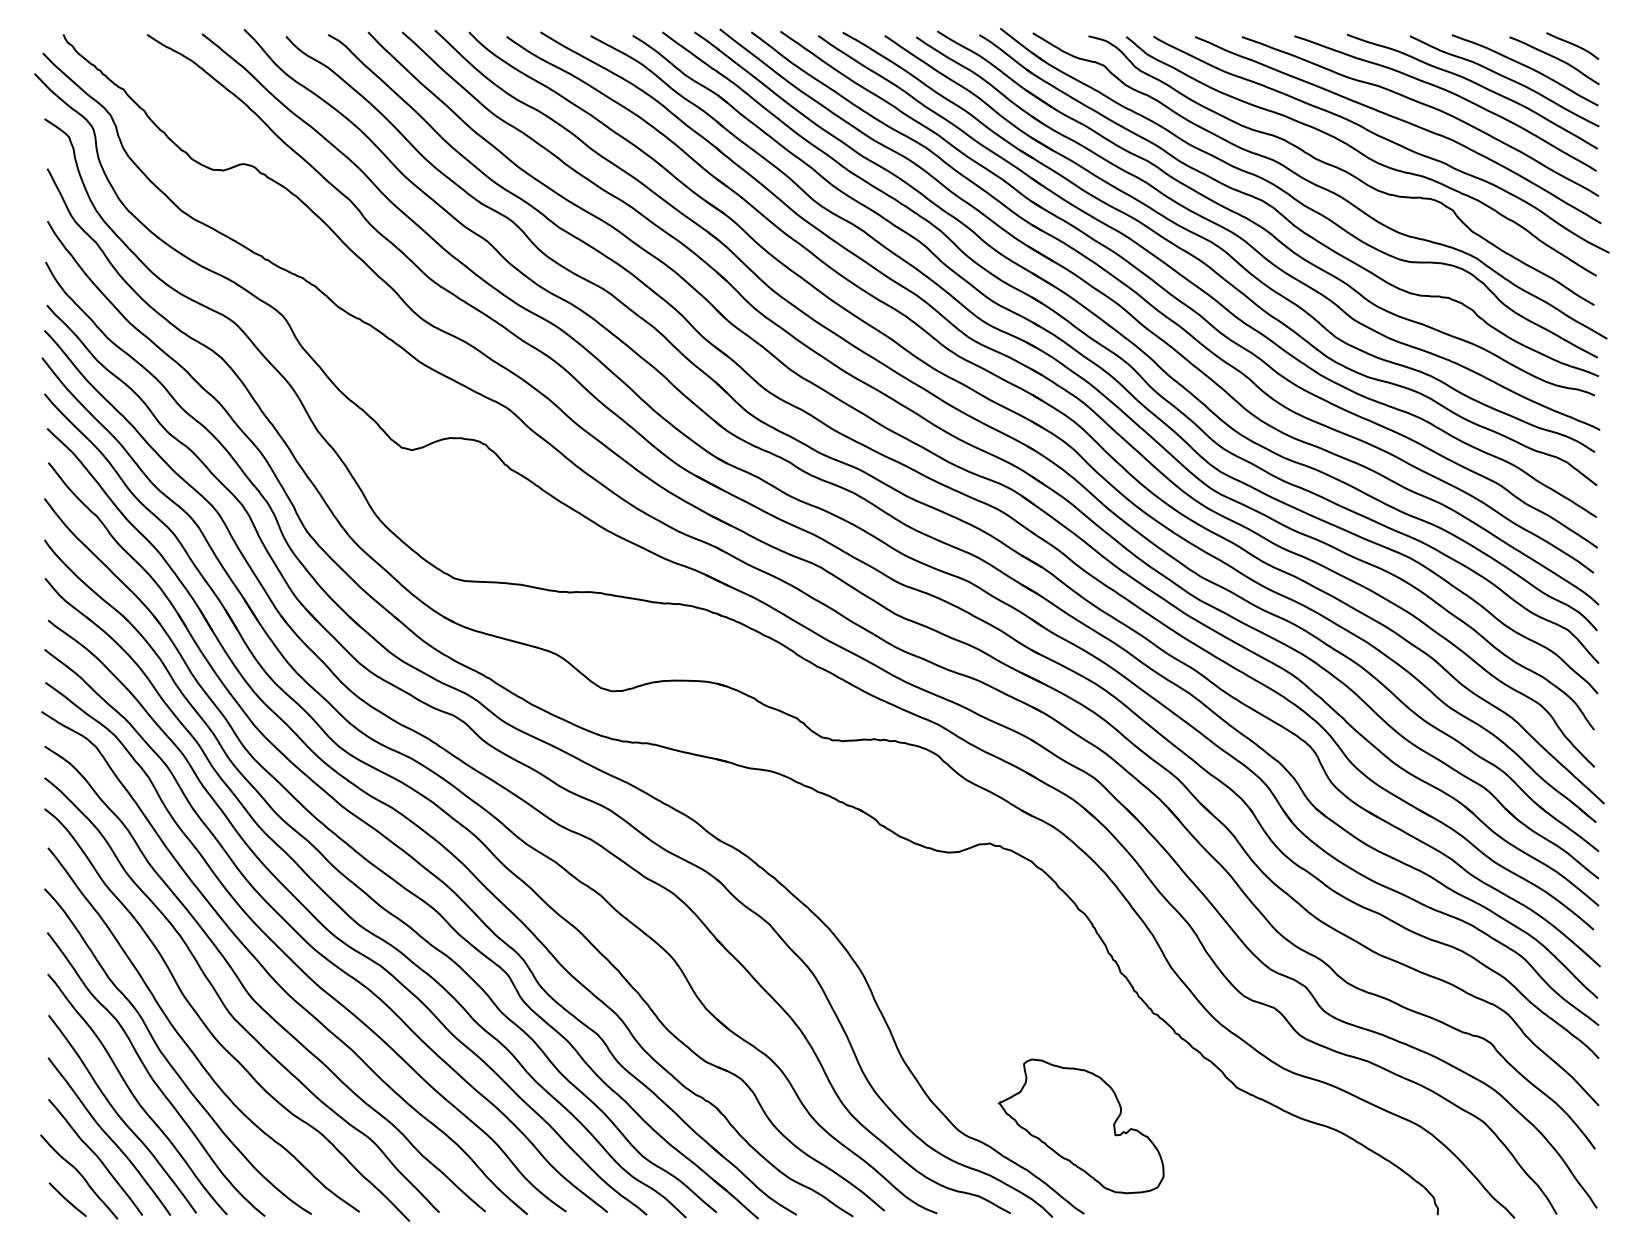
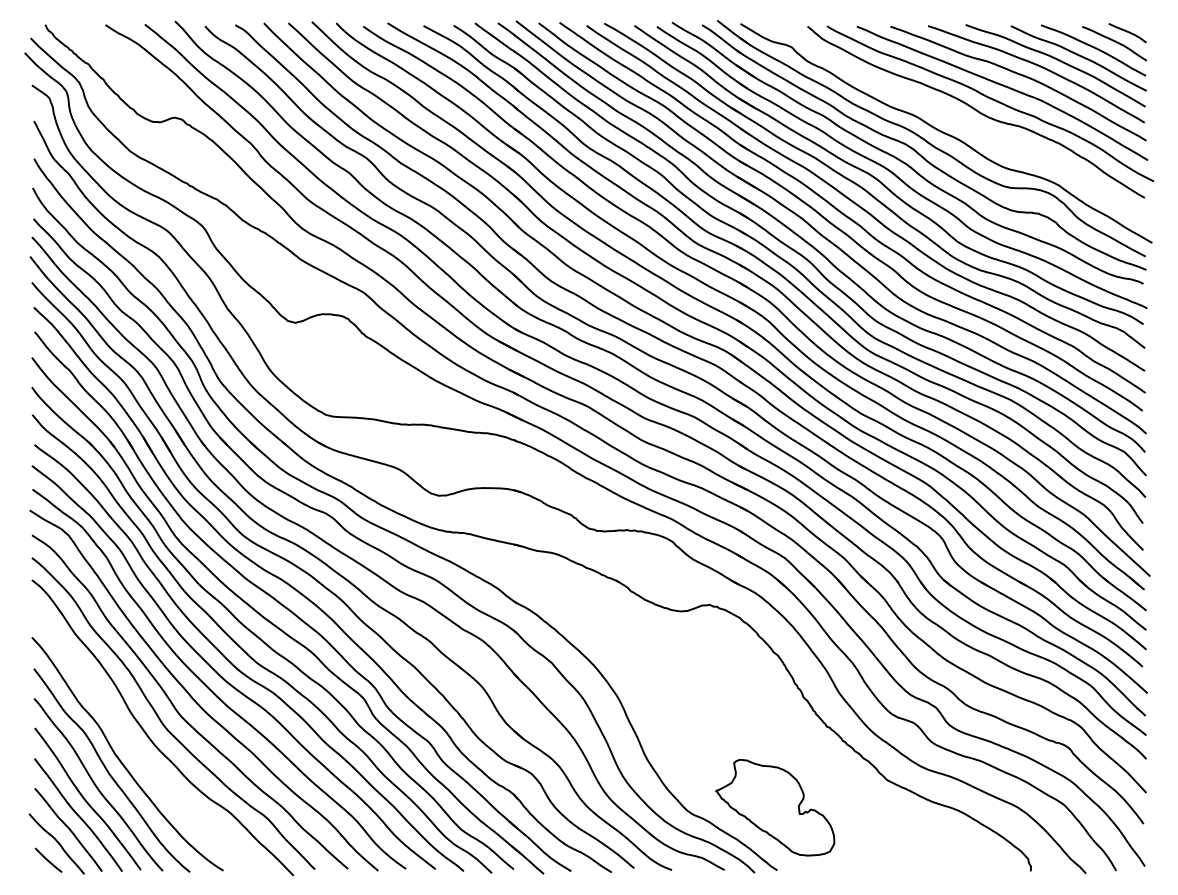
curve: (1341, 170) -> (961, 122), removed
curve: (189, 1045) -> (135, 749), removed

